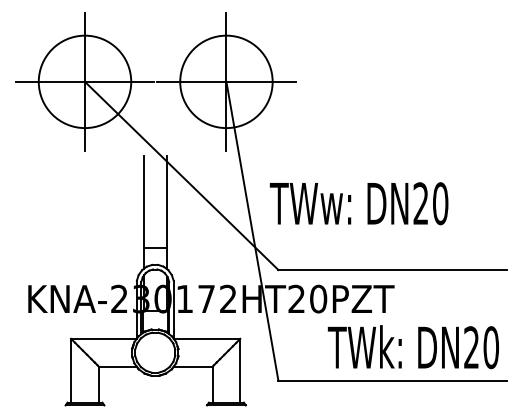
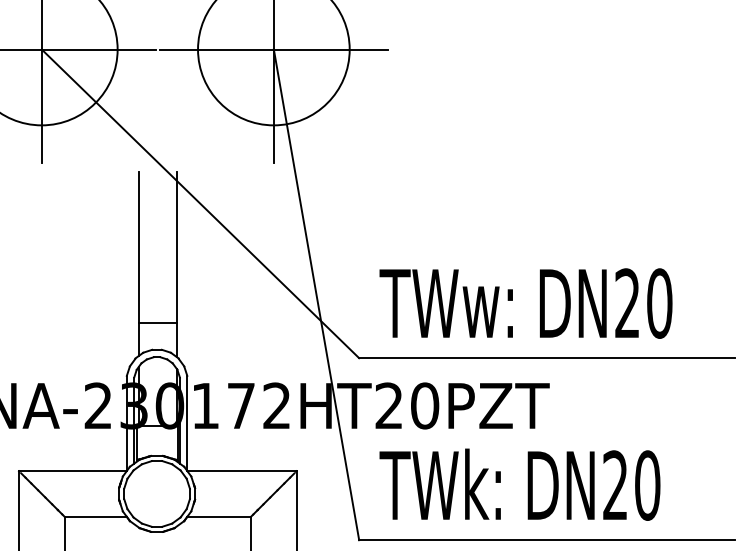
text: (358, 203) -> (524, 303), moved
text: (412, 347) -> (518, 485), moved

